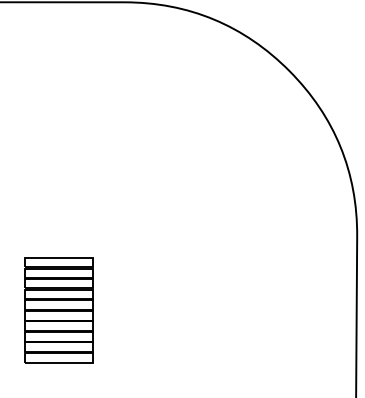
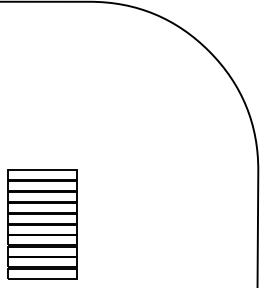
part: (58, 310) -> (42, 224), size x1.43

